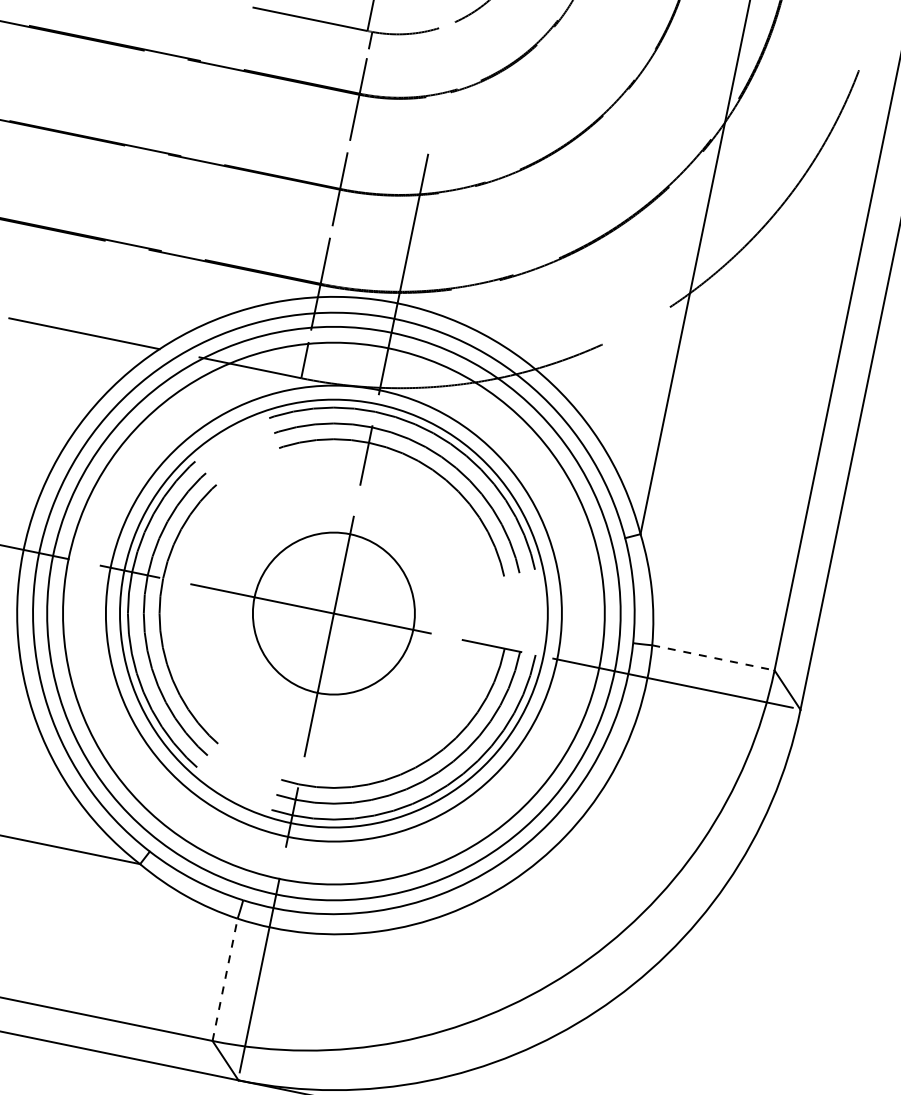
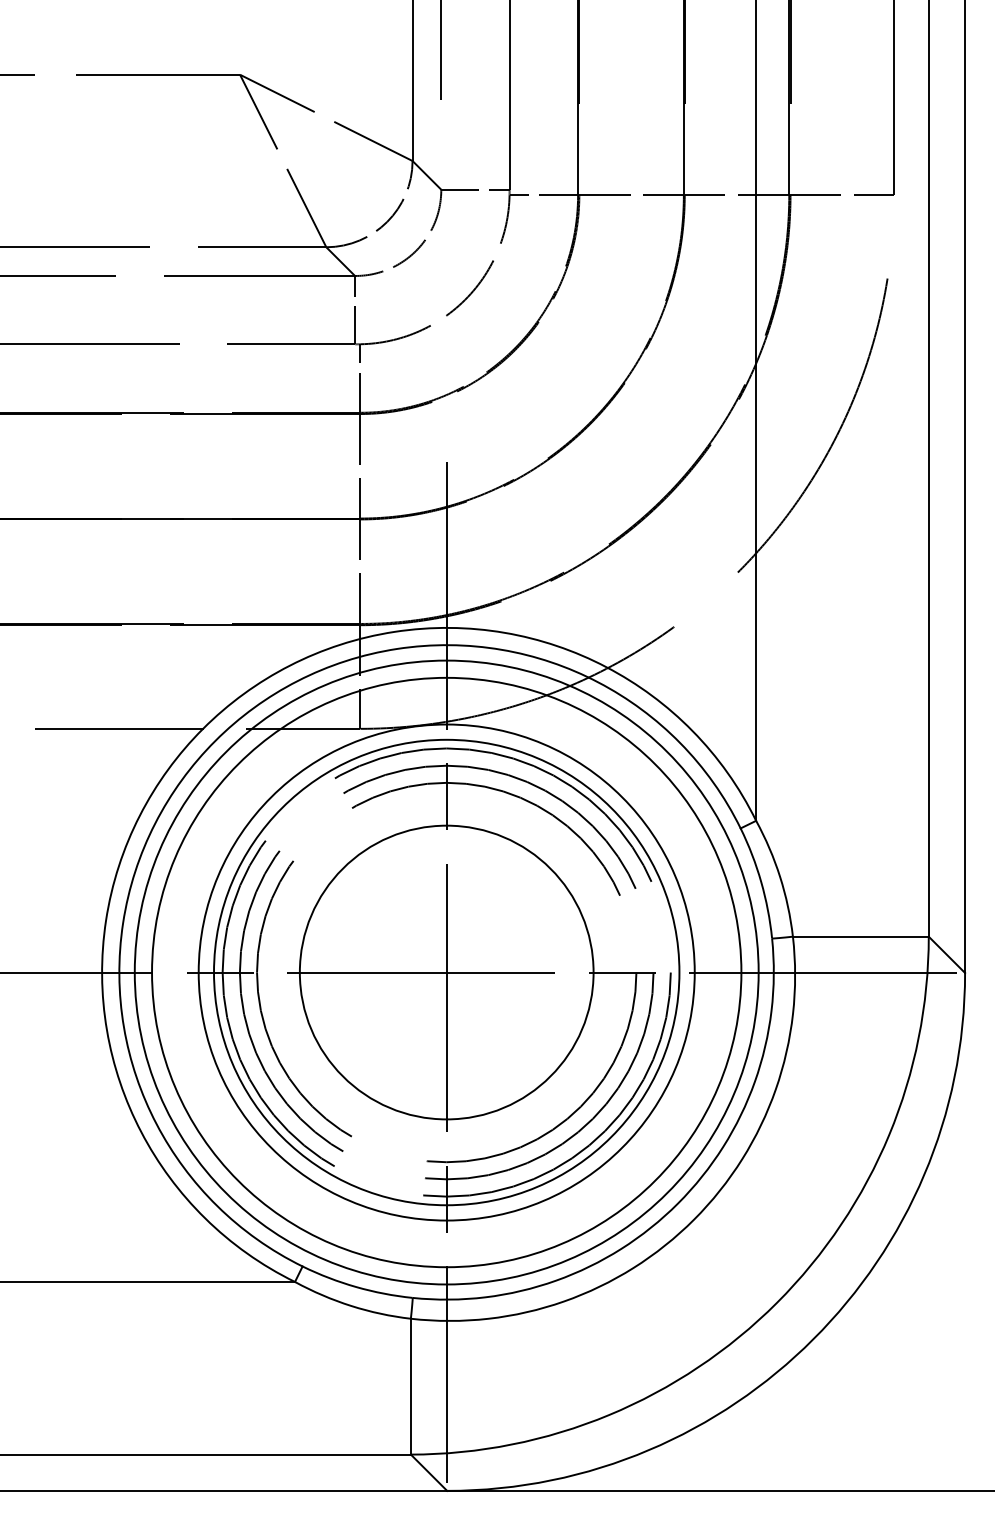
circle: (333, 613) -> (446, 972), size x1.67
line: (713, 657) -> (860, 936), dashed -> solid
line: (224, 979) -> (410, 1386), dashed -> solid

